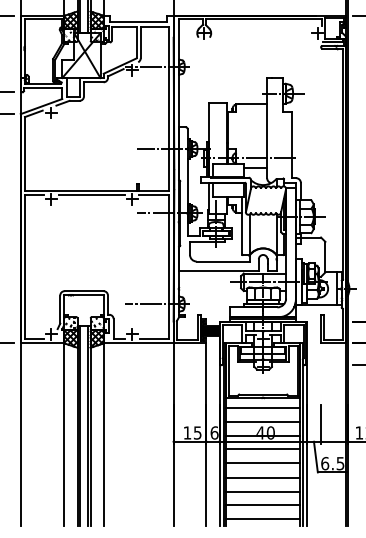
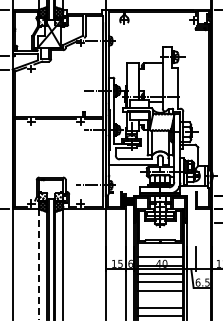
line: (263, 407) -> (160, 248), removed
line: (64, 435) -> (39, 265), solid -> dashed
line: (263, 491) -> (160, 299), removed

